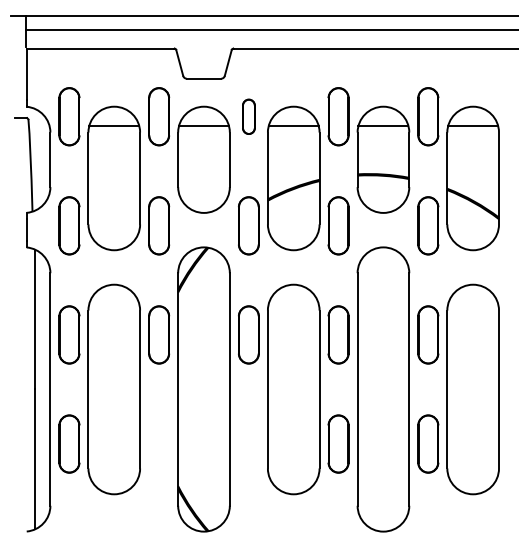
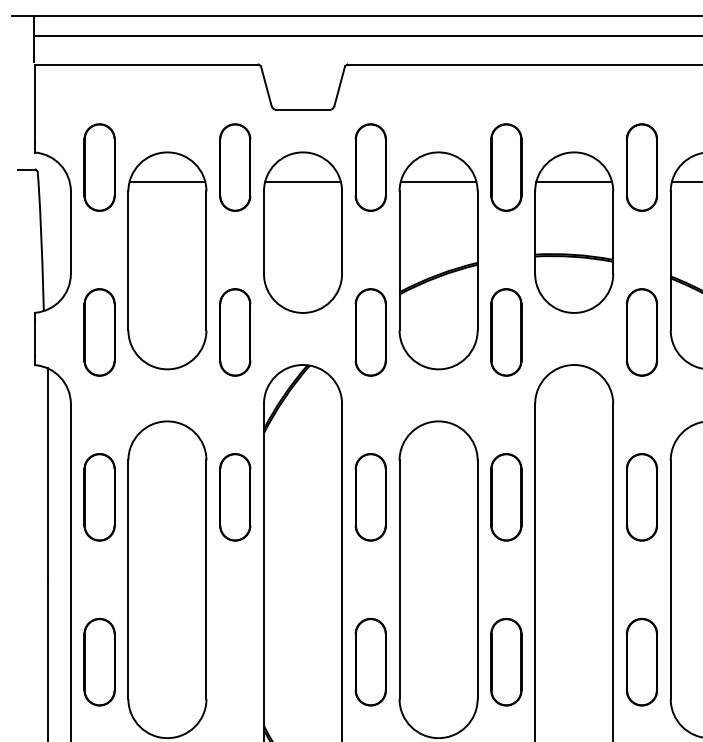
part: (248, 116) -> (370, 167), size x1.67
part: (248, 443) -> (370, 661), added

